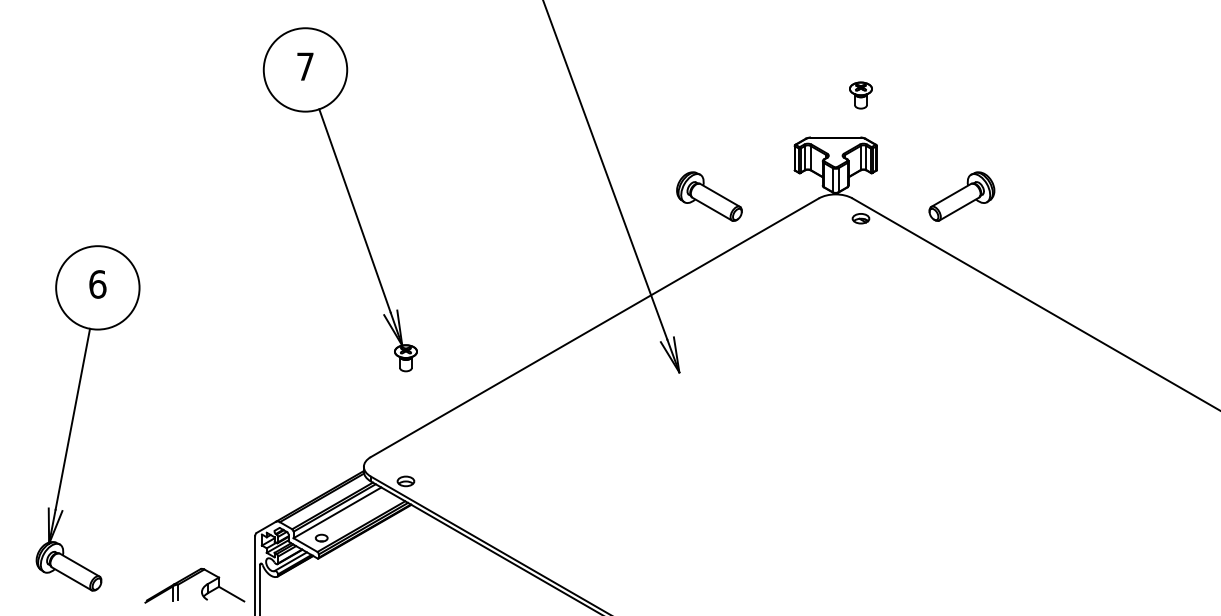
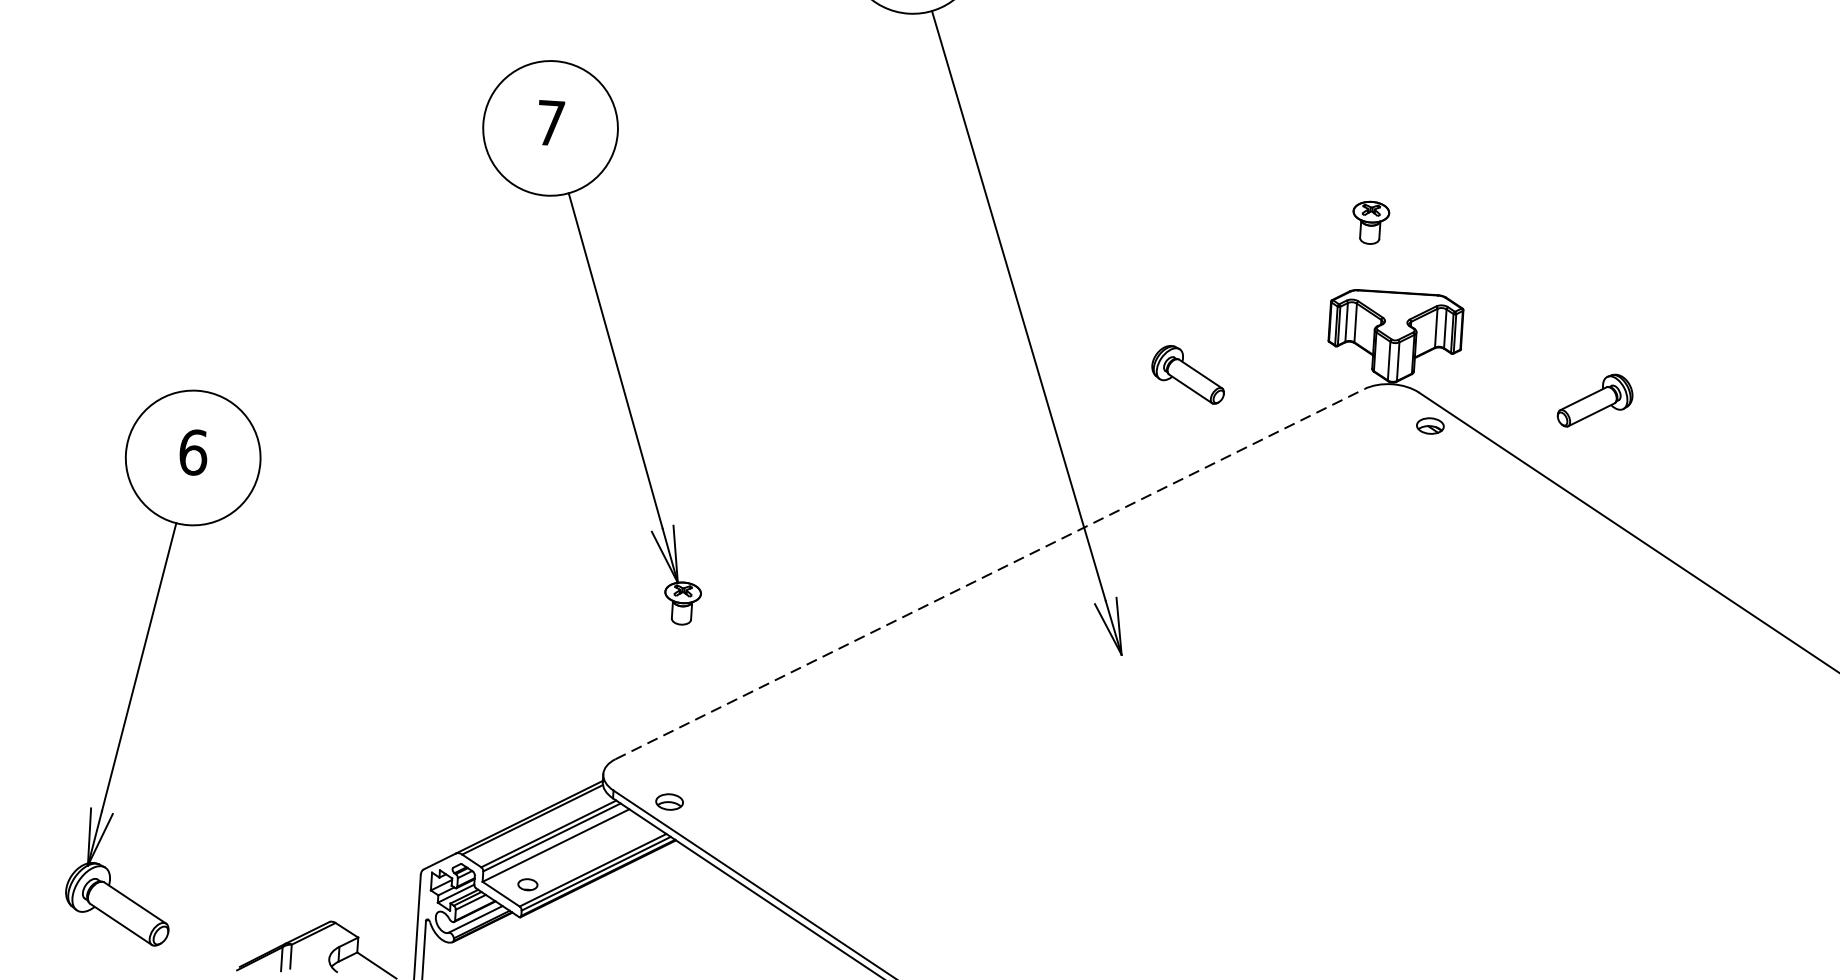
part: (860, 95) -> (1369, 222), moved
part: (709, 196) -> (1188, 374), size x0.7
part: (961, 196) -> (1594, 400), size x0.7
line: (594, 327) -> (989, 573), solid -> dashed

